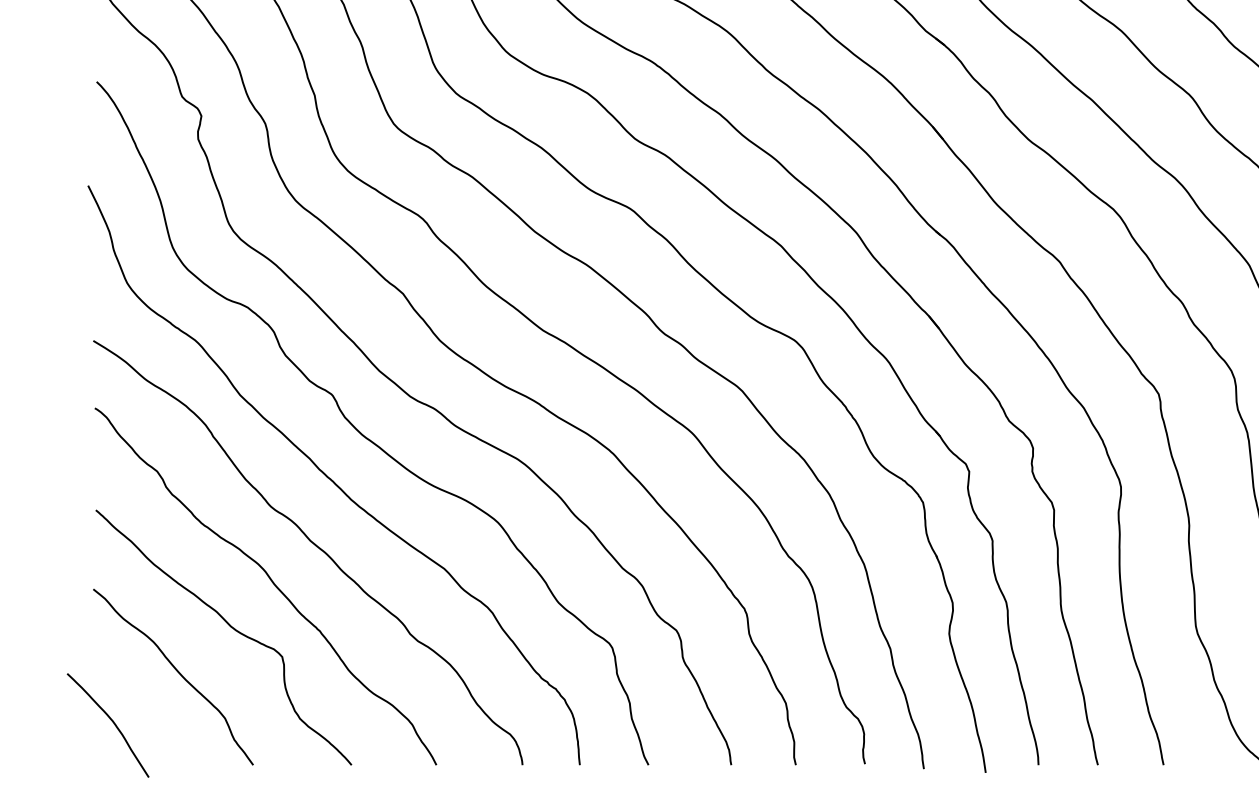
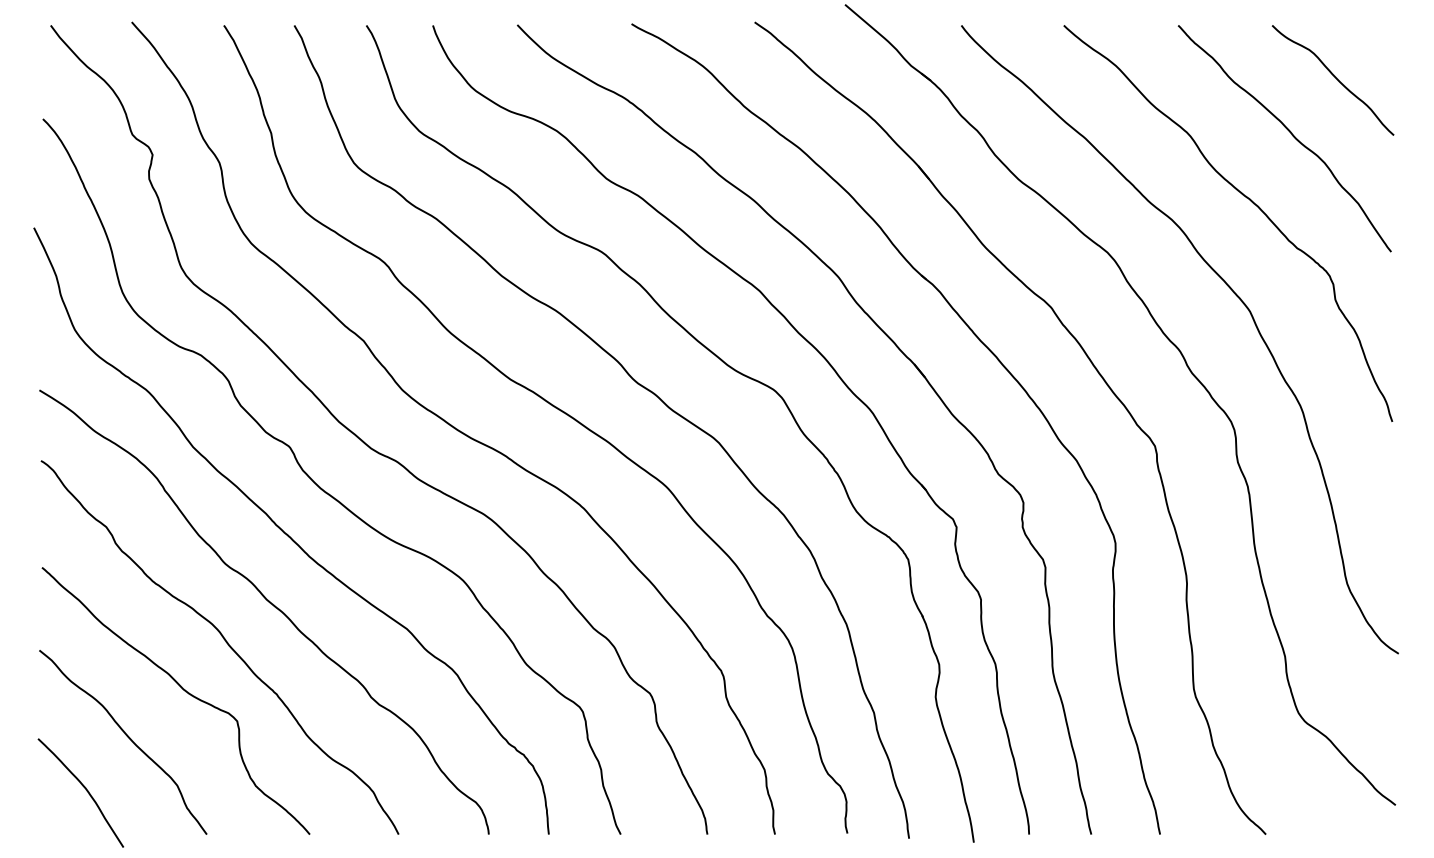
curve: (111, 721) -> (84, 788), moved

